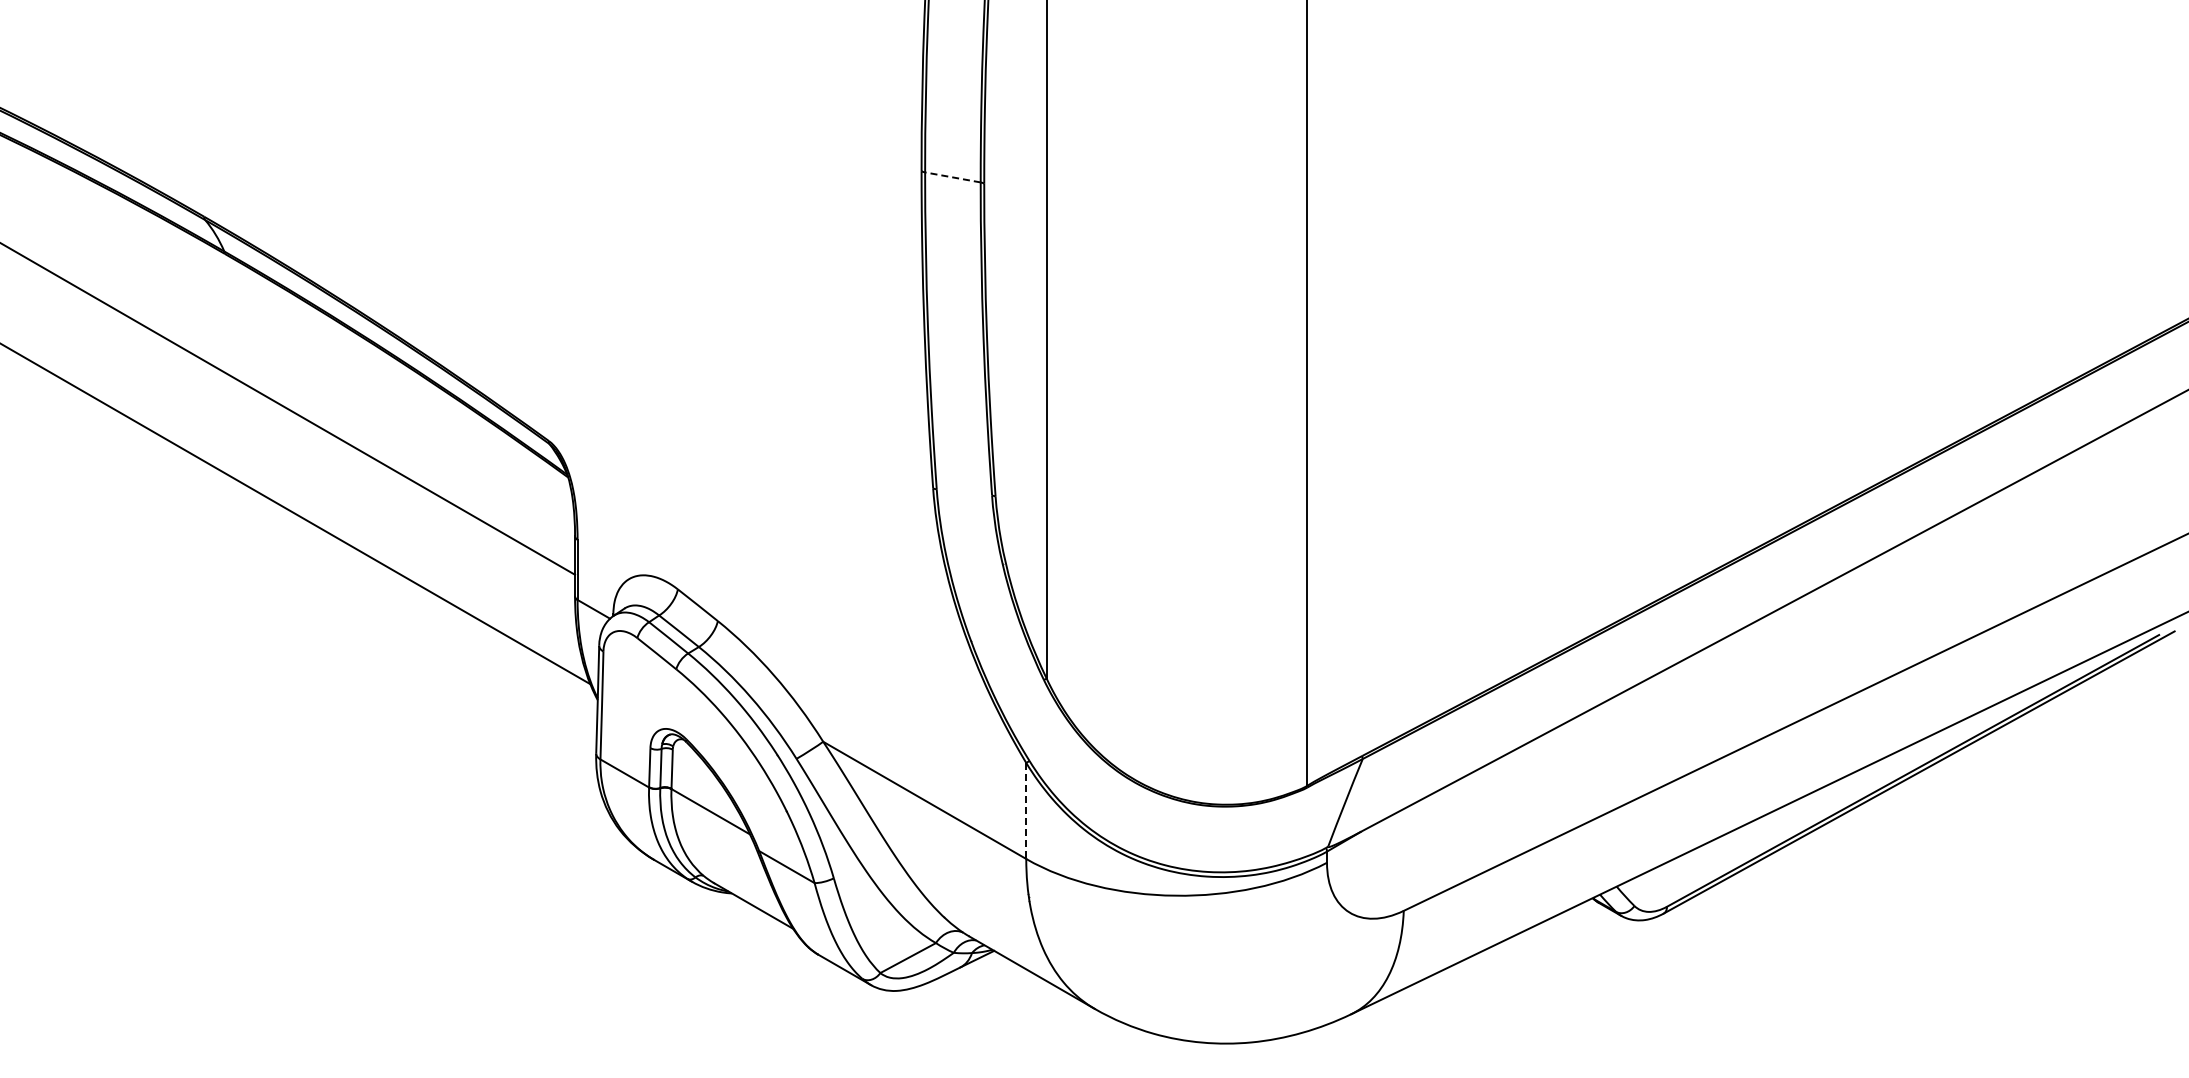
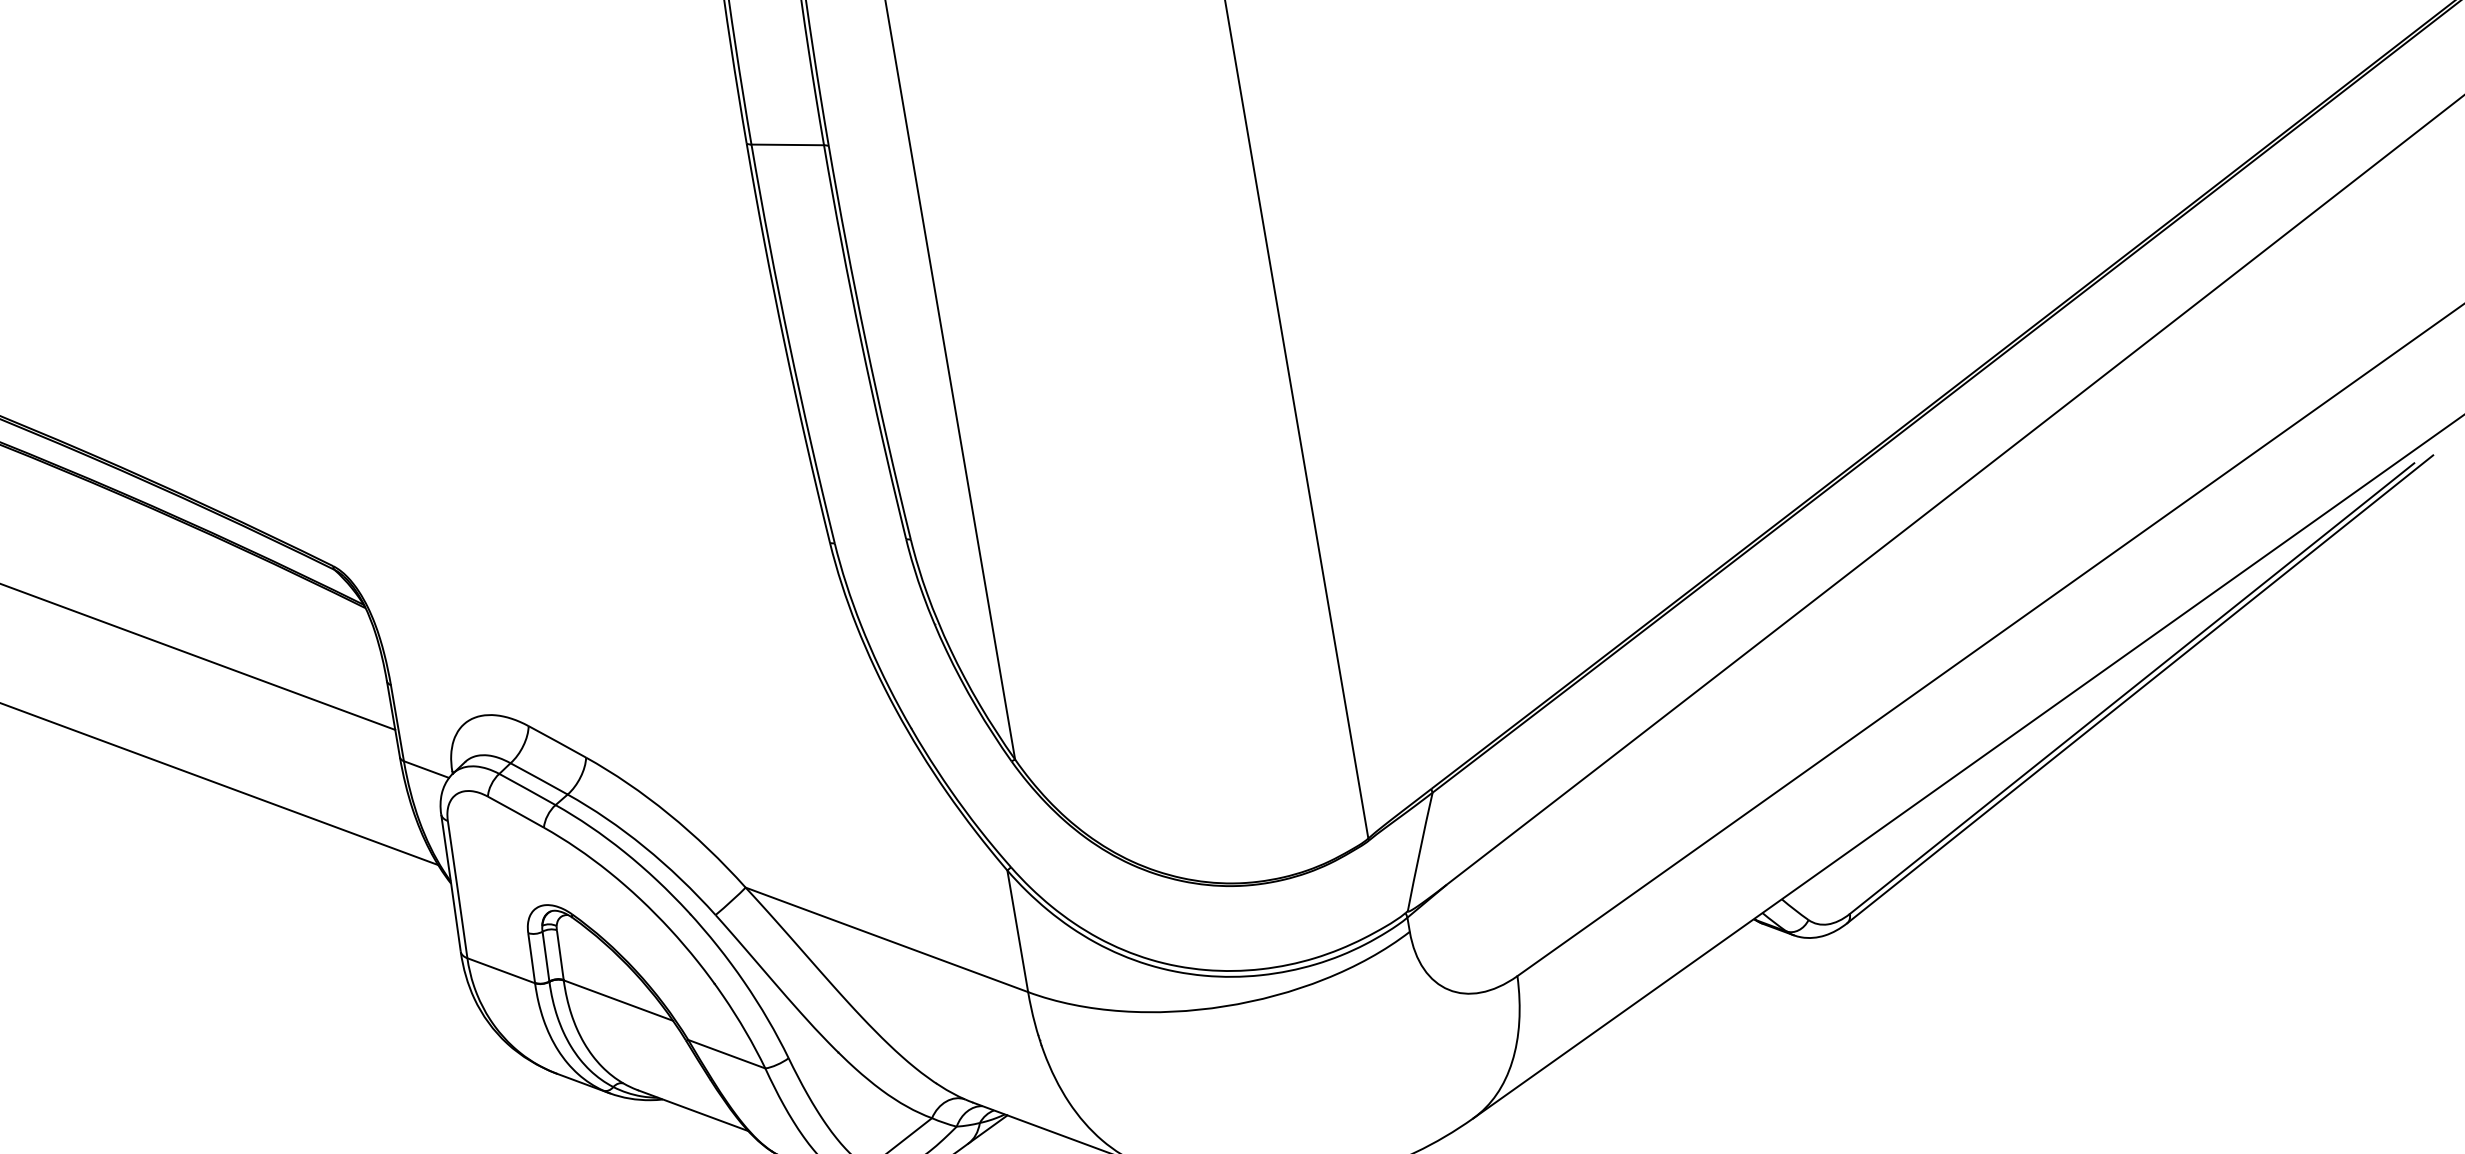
line: (952, 177) -> (787, 145), dashed -> solid
line: (1026, 811) -> (1018, 931), dashed -> solid

